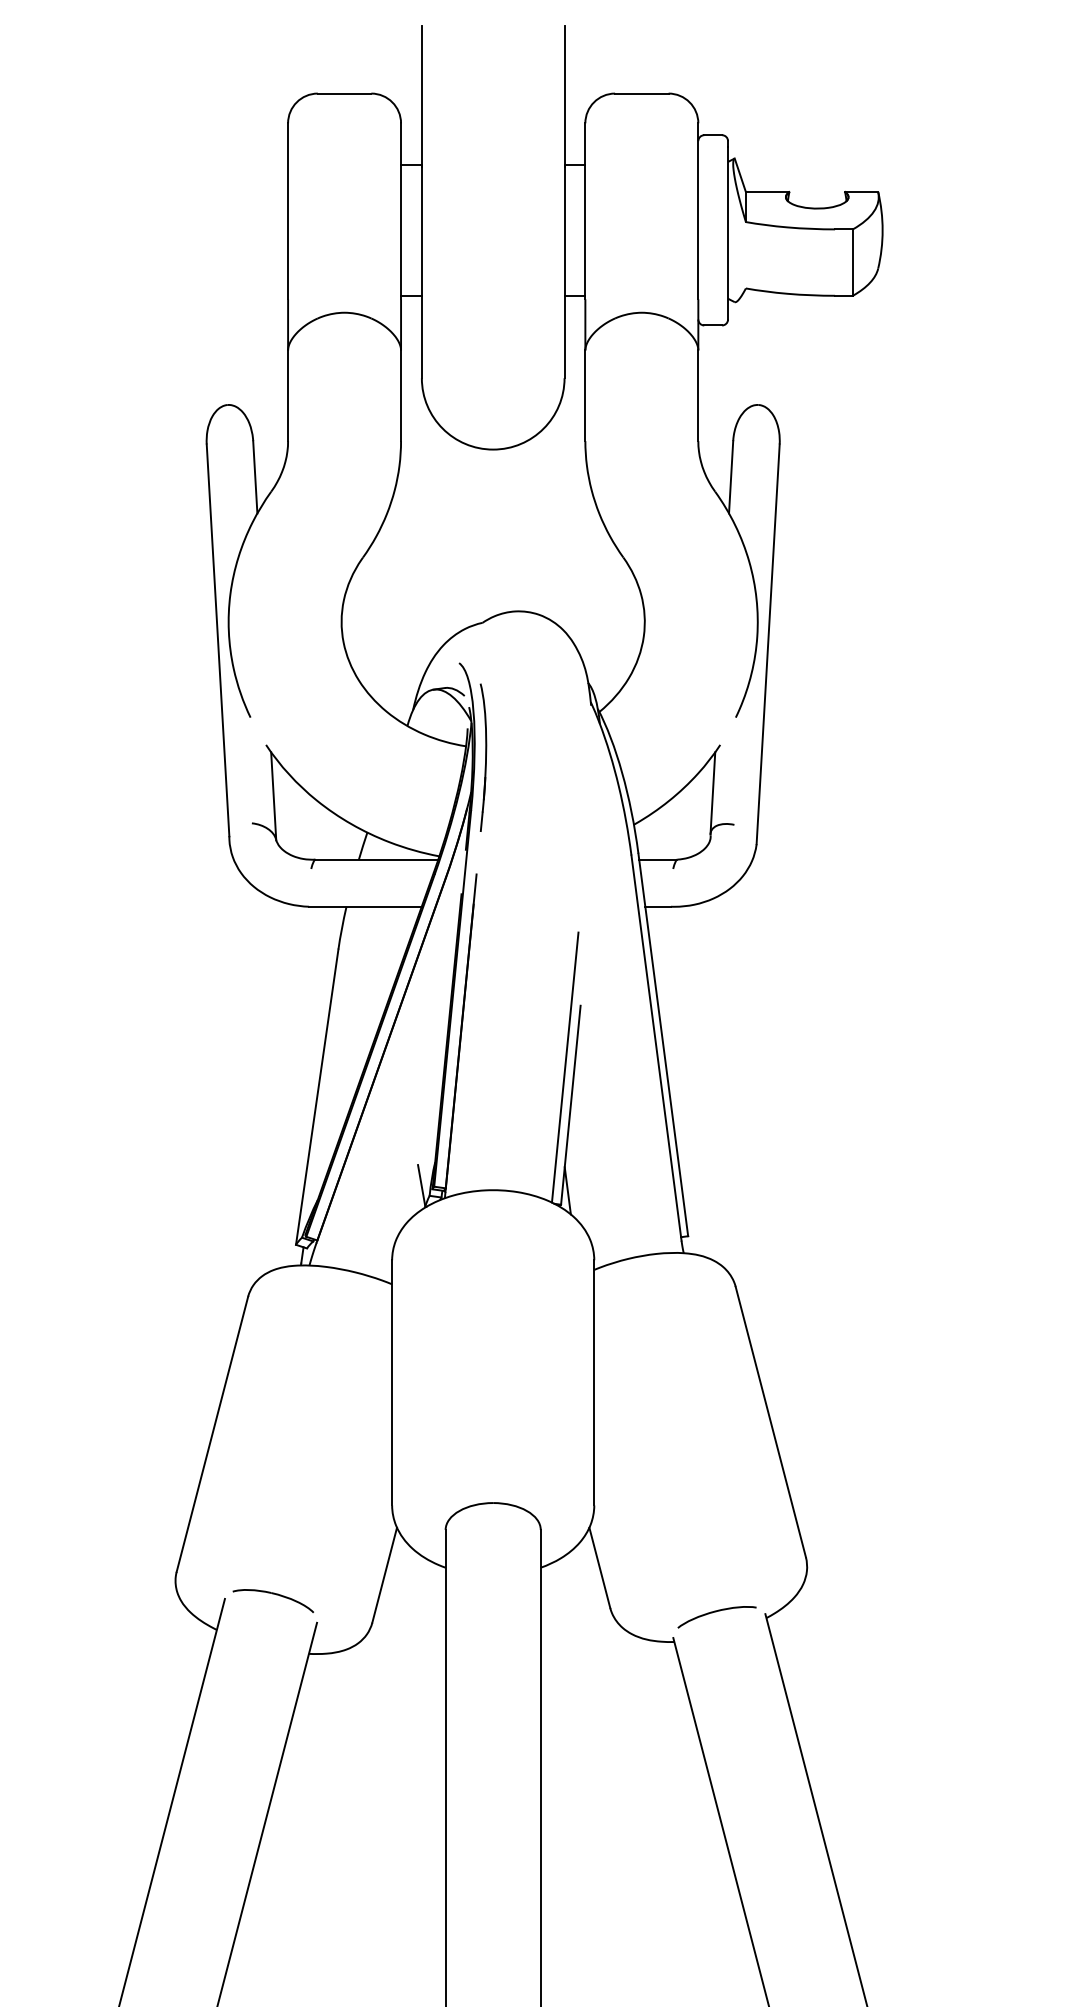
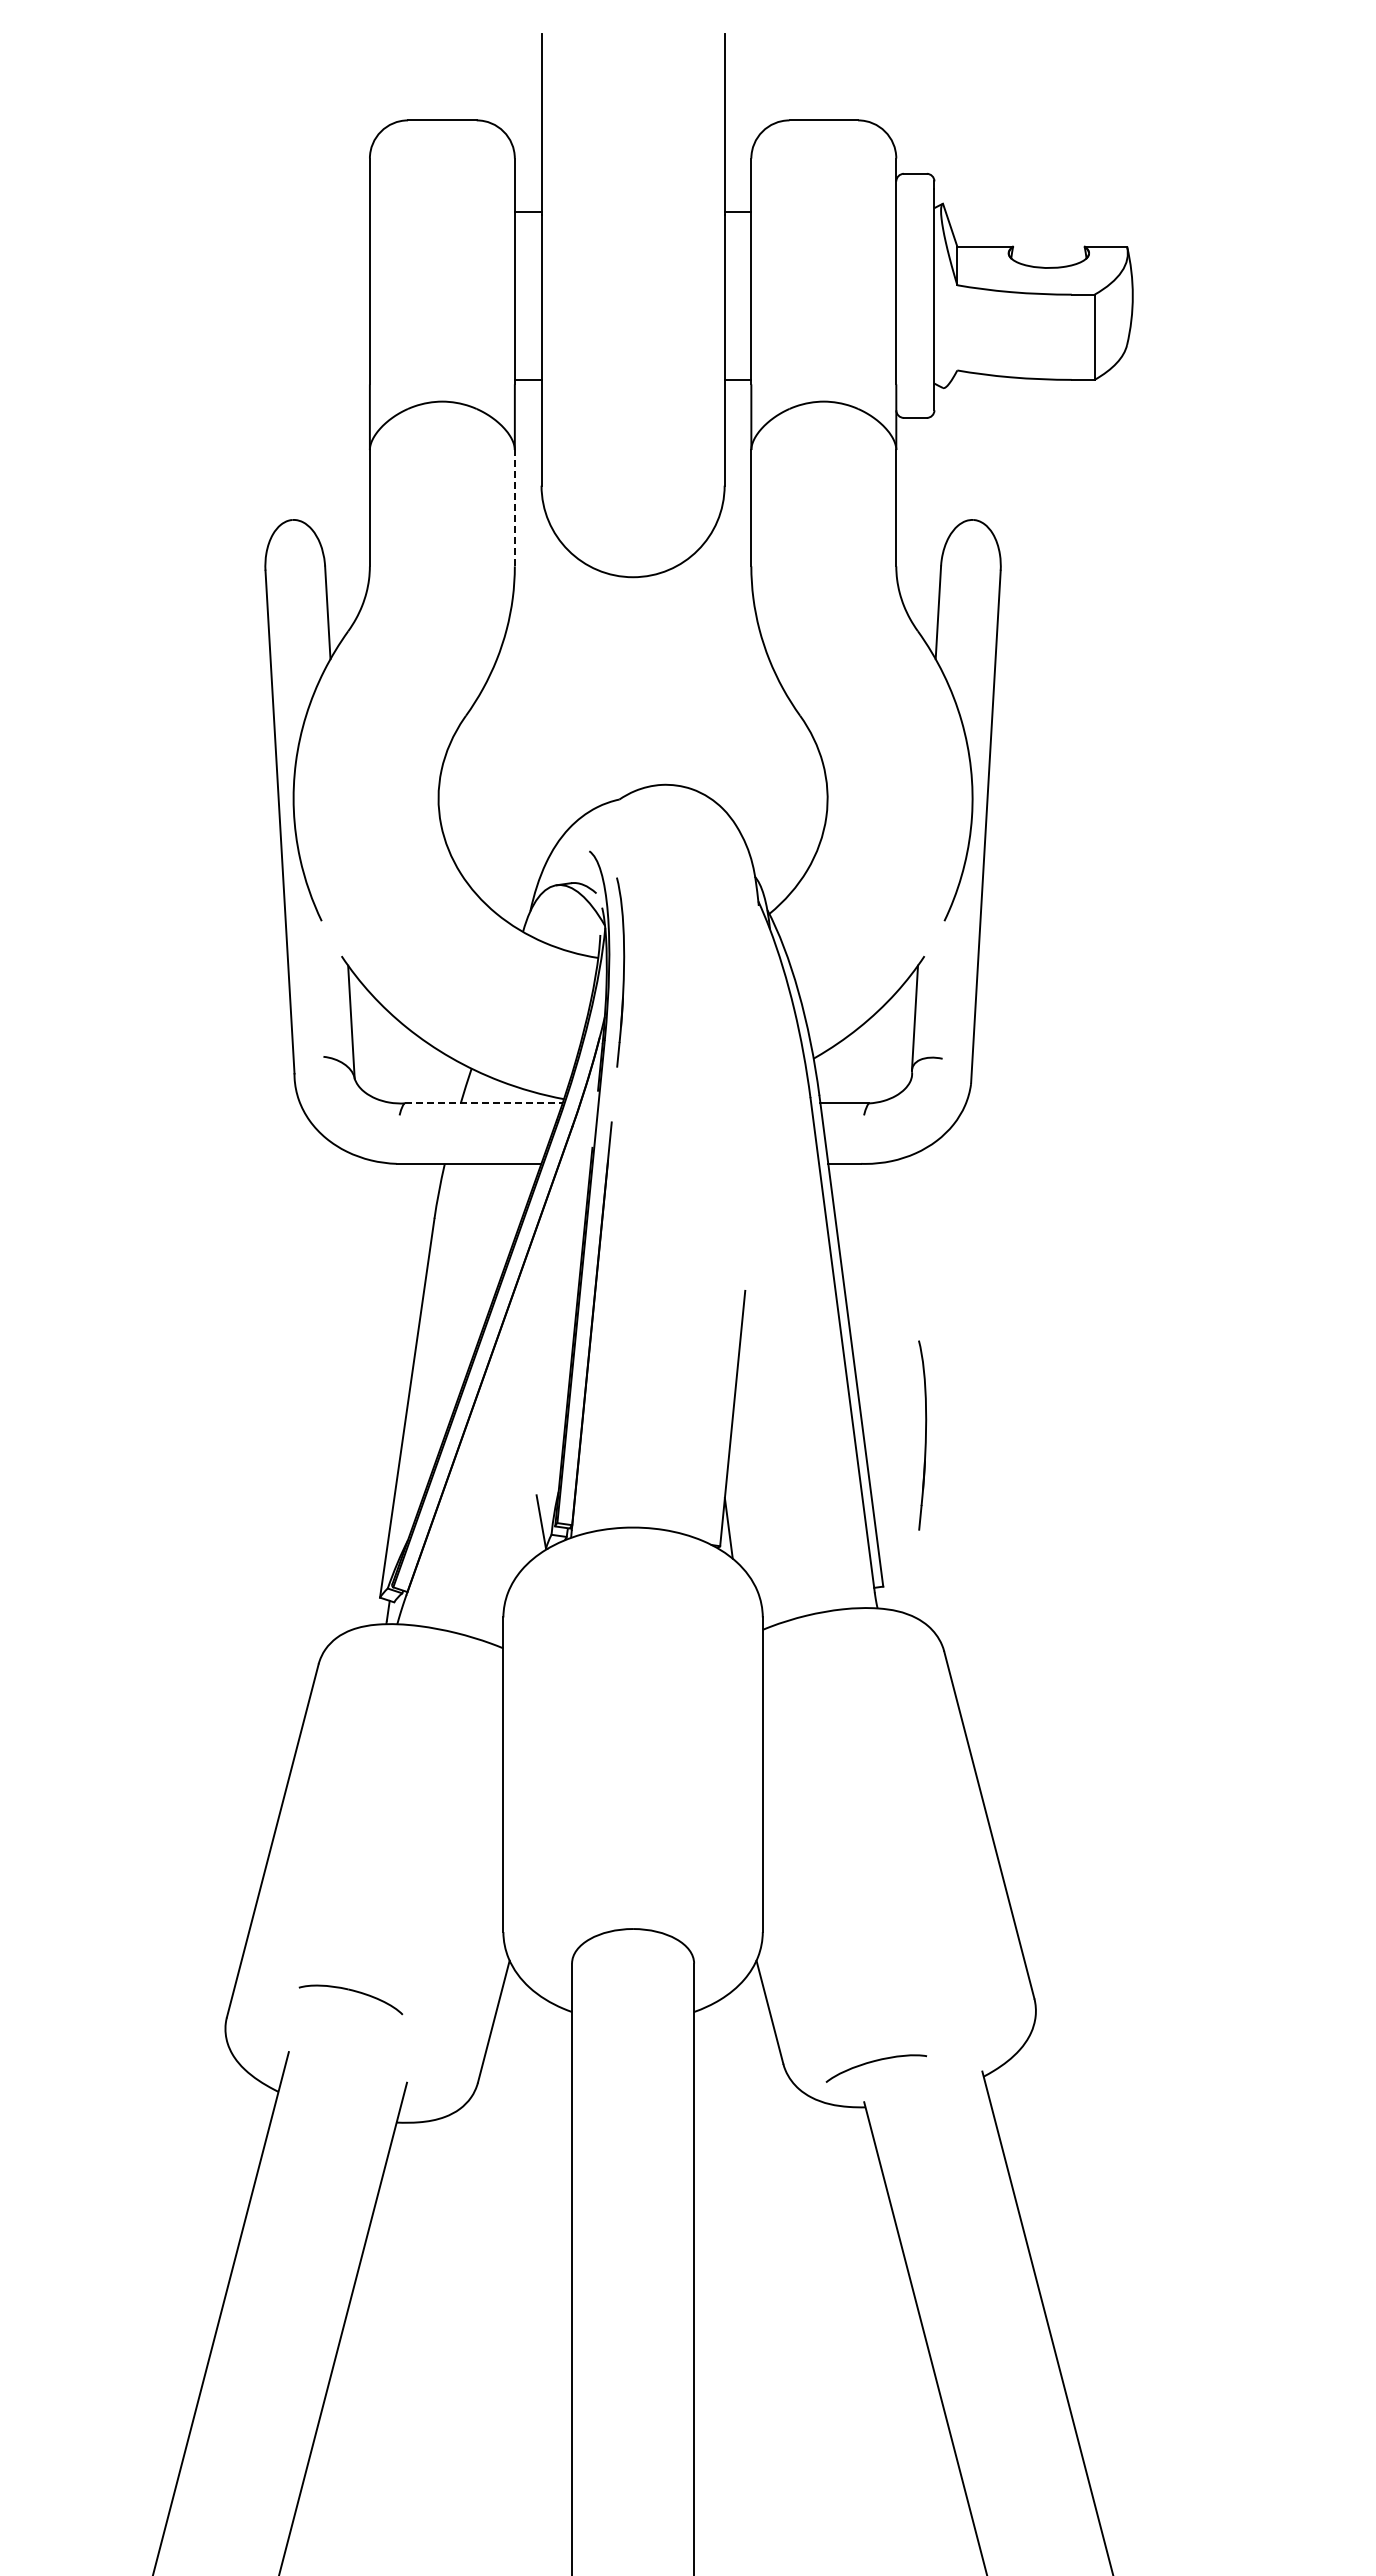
line: (400, 395) -> (514, 507), solid -> dashed
line: (376, 859) -> (483, 1103), solid -> dashed
line: (565, 1067) -> (725, 1369), removed
part: (718, 1118) -> (922, 1435), added
part: (273, 1594) -> (351, 1991), moved
curve: (714, 1612) -> (873, 2062), moved

